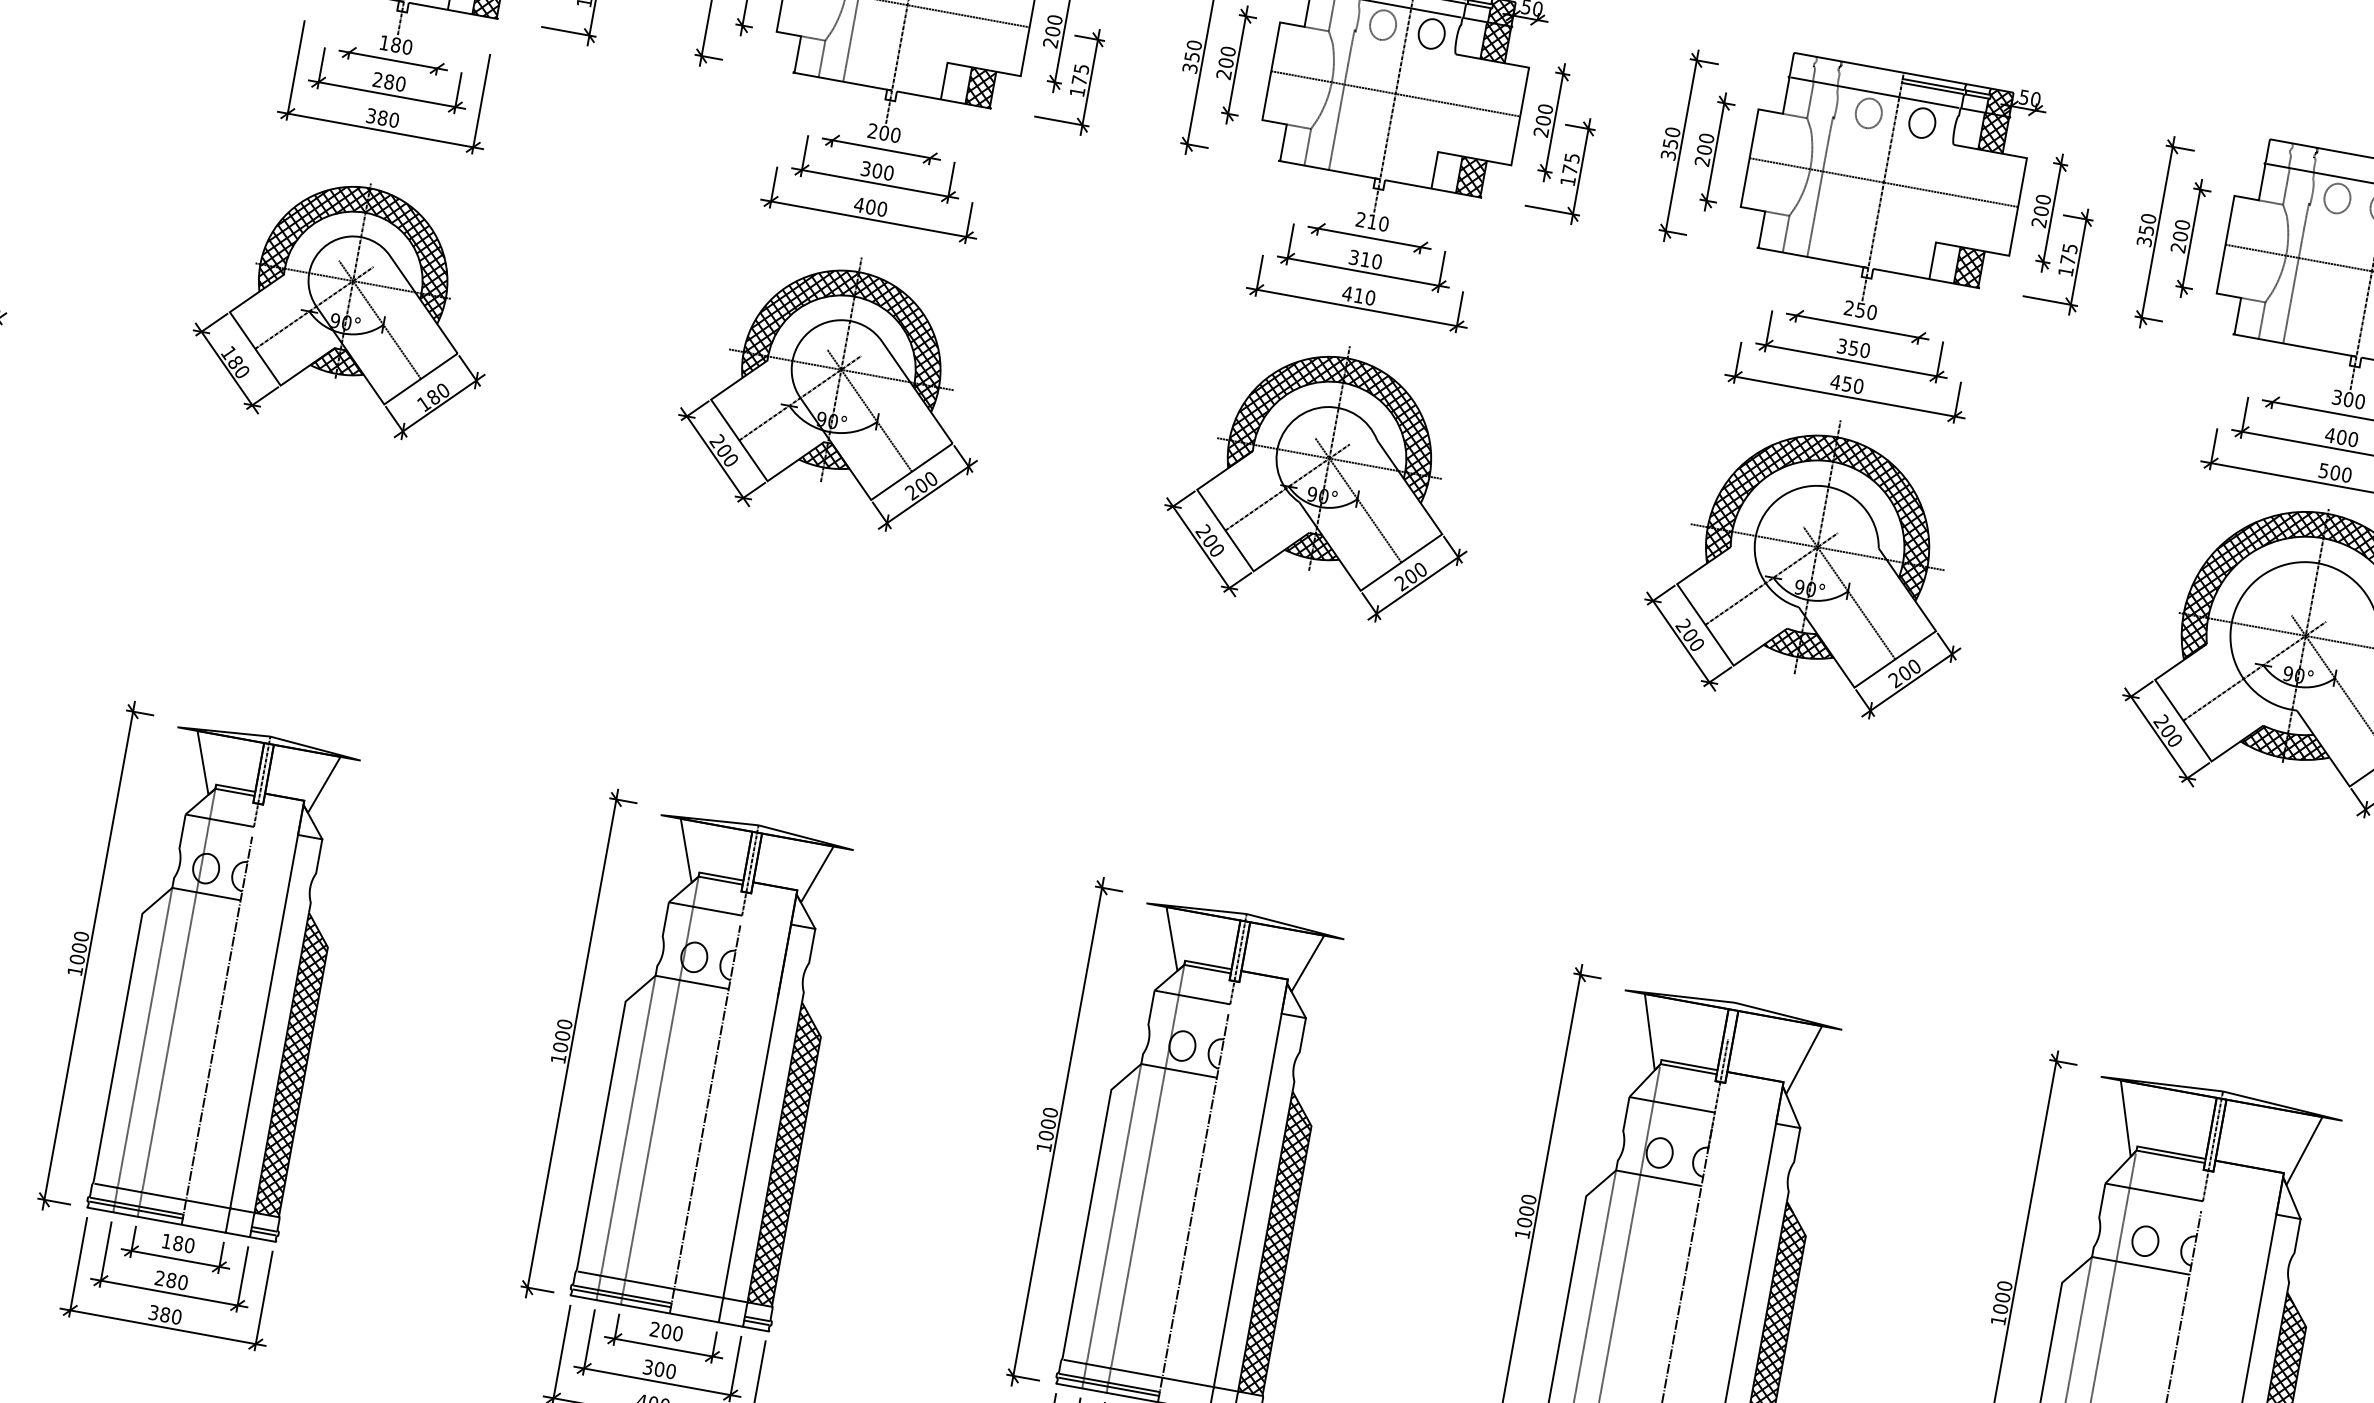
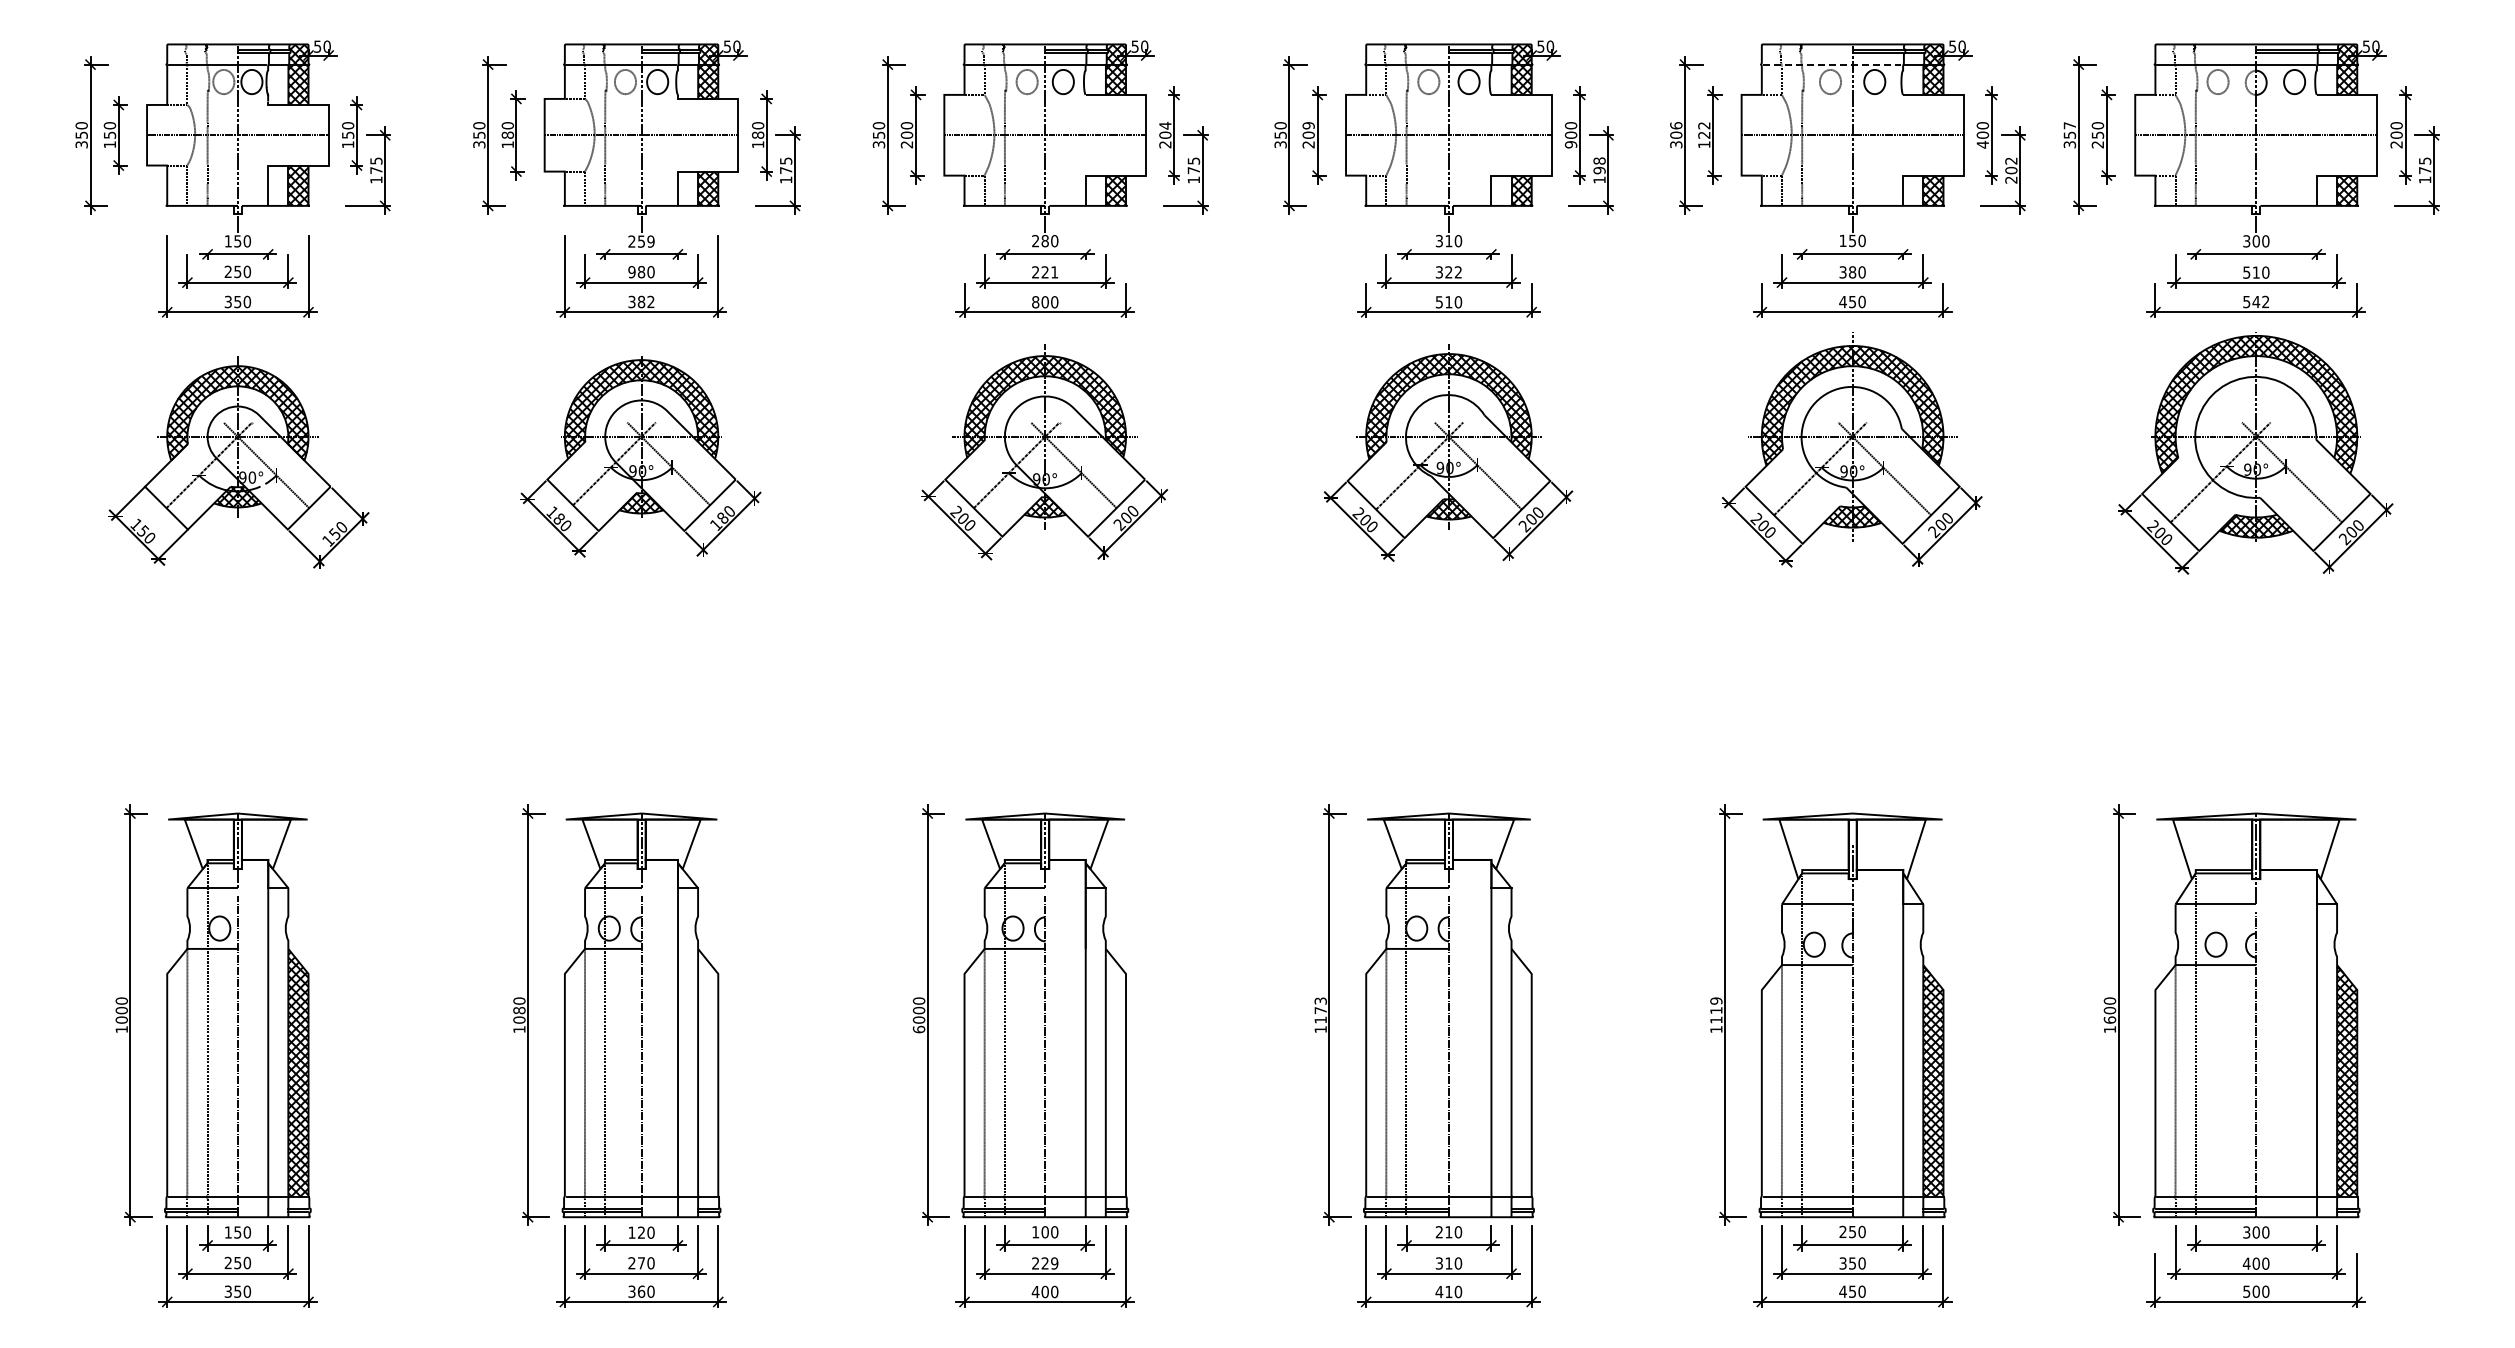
text: (1055, 19) -> (1165, 125), 200 -> 204
text: (396, 44) -> (641, 241), 180 -> 259
text: (1228, 51) -> (1308, 125), 200 -> 209
text: (377, 80) -> (631, 272), 280 -> 980
line: (1875, 92) -> (1832, 64), solid -> dashed
text: (393, 119) -> (650, 301), 380 -> 382
text: (1541, 131) -> (1571, 144), 200 -> 900
text: (883, 133) -> (1044, 241), 200 -> 280
text: (1671, 138) -> (1676, 130), 350 -> 306
text: (1704, 150) -> (1704, 135), 200 -> 122
text: (1571, 163) -> (1599, 165), 175 -> 198
text: (877, 171) -> (1045, 272), 300 -> 221
text: (859, 205) -> (1035, 302), 400 -> 800
text: (2148, 218) -> (2069, 125), 350 -> 357
text: (1359, 220) -> (1438, 241), 210 -> 310
text: (2038, 222) -> (1982, 144), 200 -> 400
text: (2180, 235) -> (2097, 134), 200 -> 250
text: (1371, 260) -> (1453, 272), 310 -> 322
text: (2068, 260) -> (2011, 170), 175 -> 202
text: (1347, 294) -> (1439, 302), 410 -> 510
text: (1848, 307) -> (1842, 240), 250 -> 150
text: (1853, 348) -> (1852, 272), 350 -> 380
text: (2336, 436) -> (2251, 272), 400 -> 510
text: (2340, 473) -> (2260, 301), 500 -> 542
text: (79, 947) -> (519, 1010), 1000 -> 1080
text: (557, 1058) -> (918, 1029), 1000 -> 6000
hatch: (293, 1066) -> (708, 1074), removed
text: (1048, 1124) -> (1320, 1010), 1000 -> 1173
hatch: (786, 1156) -> (1115, 1074), removed
text: (1526, 1211) -> (1716, 1010), 1000 -> 1119
text: (178, 1243) -> (641, 1232), 180 -> 120
hatch: (1277, 1245) -> (1521, 1074), removed
text: (171, 1280) -> (641, 1263), 280 -> 270
text: (2000, 1308) -> (2109, 1019), 1000 -> 1600
text: (165, 1314) -> (641, 1291), 380 -> 360
text: (654, 1329) -> (1035, 1232), 200 -> 100
text: (659, 1369) -> (1045, 1263), 300 -> 229

